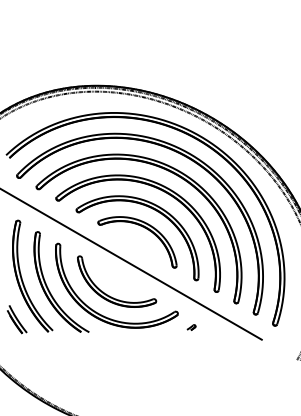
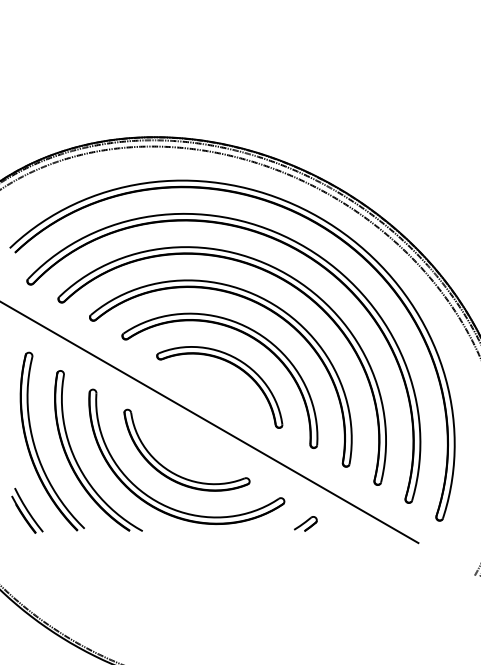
part: (191, 327) -> (306, 523), size x1.67

